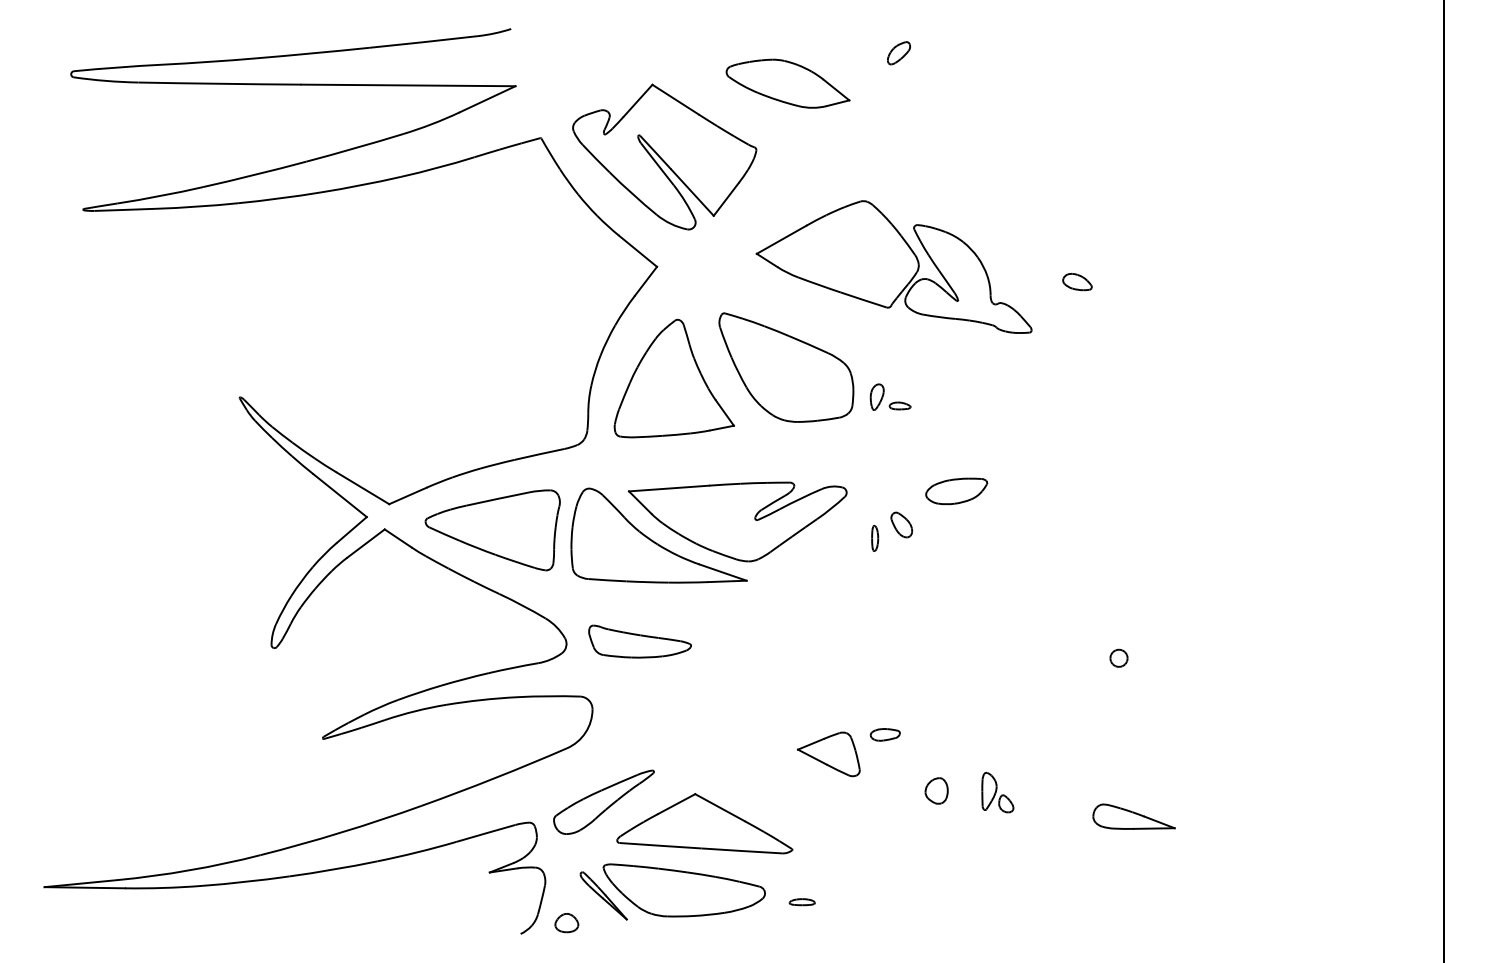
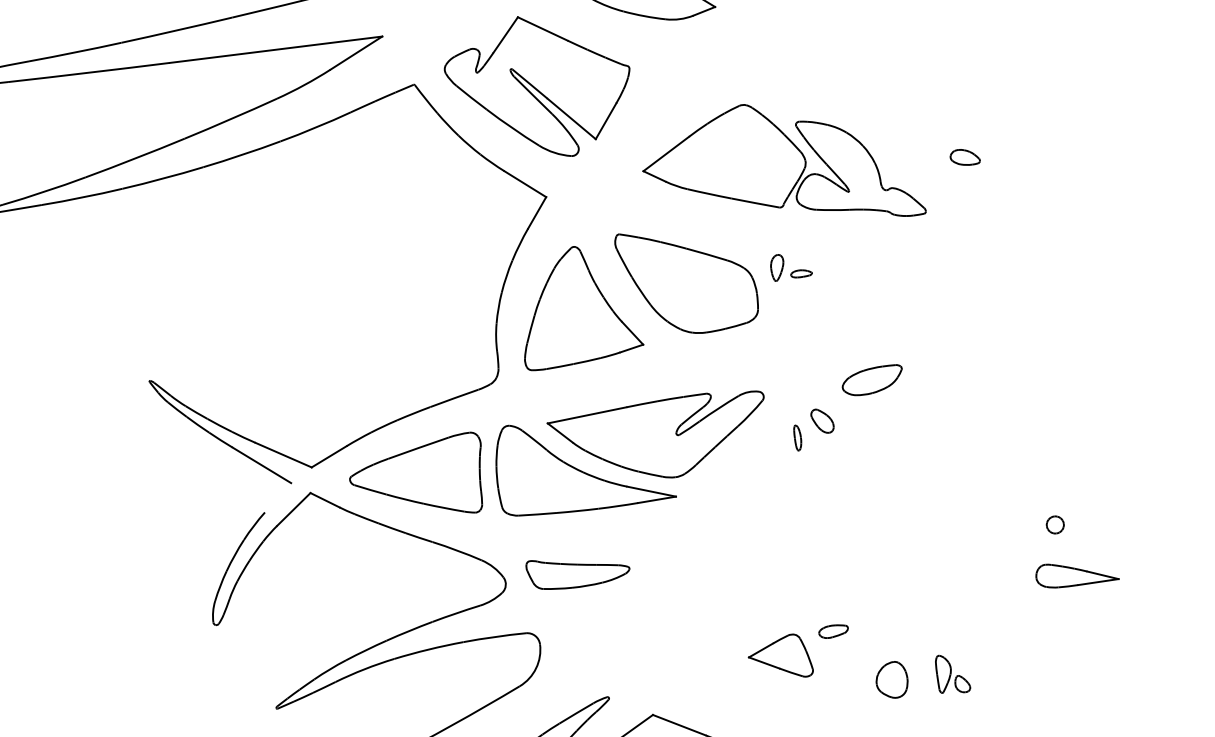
part: (891, 402) -> (792, 271), moved
line: (351, 529) -> (277, 497), removed
part: (936, 790) -> (891, 679), size x1.4
part: (1133, 816) -> (1076, 572), moved

